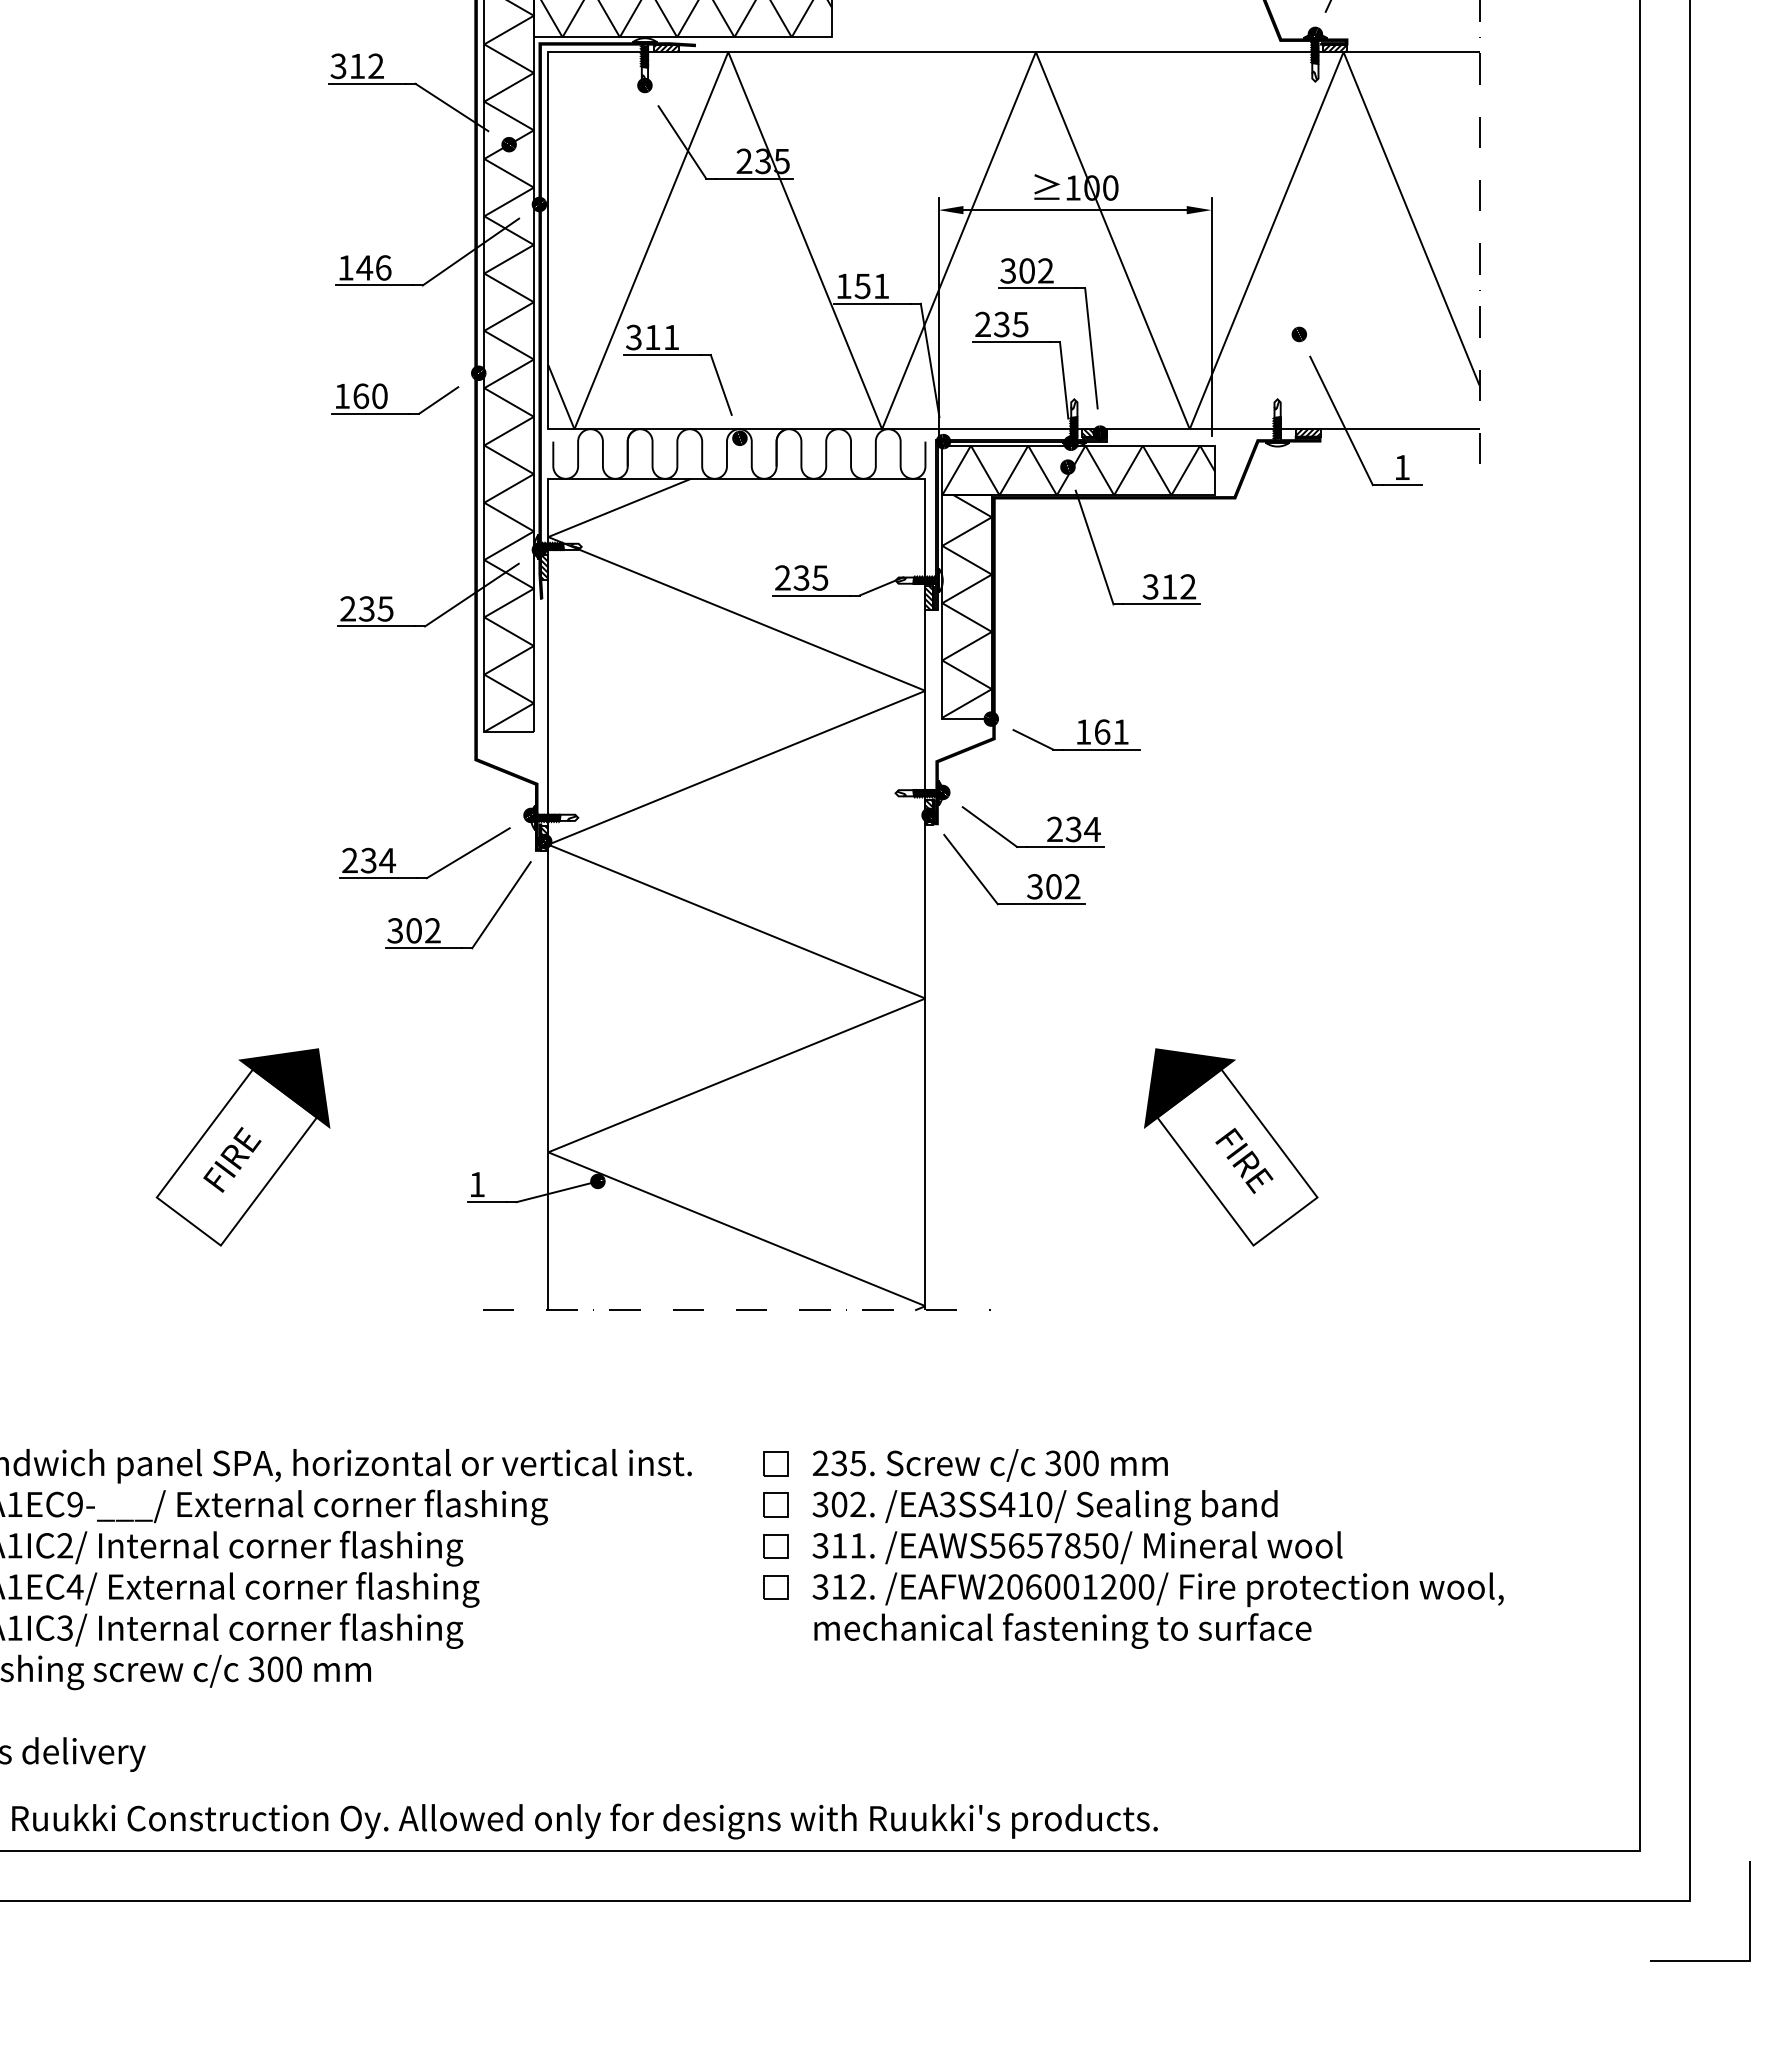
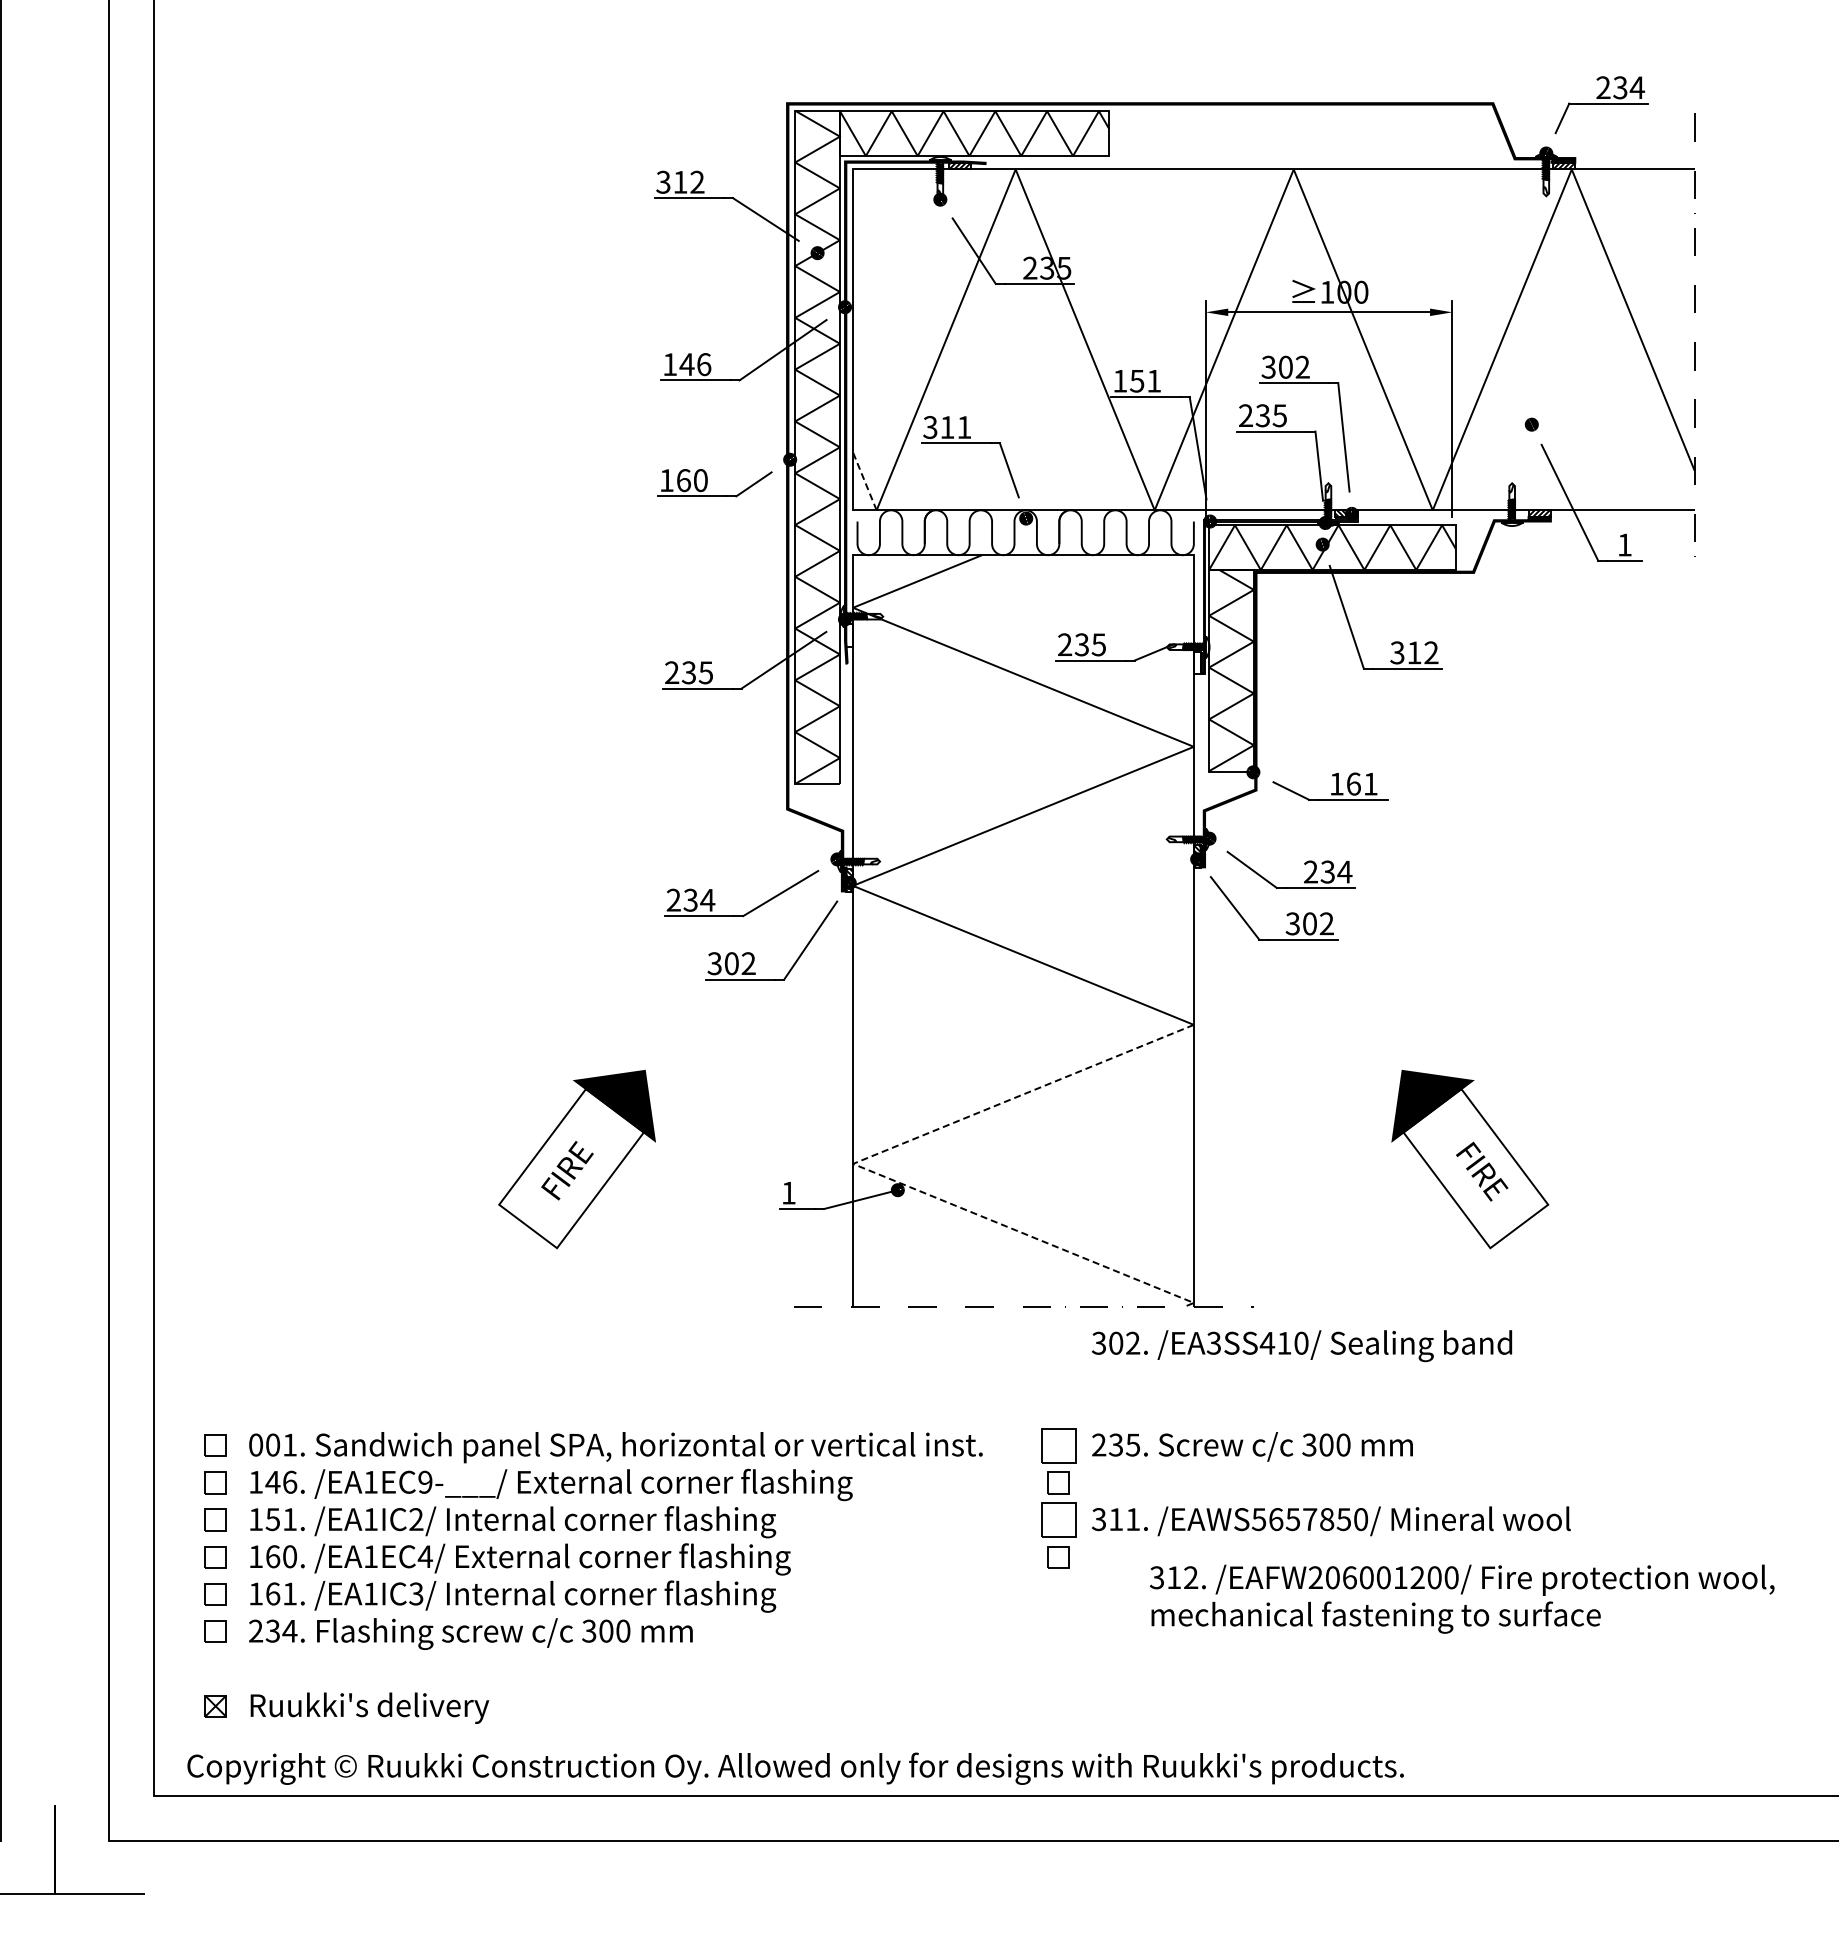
line: (561, 396) -> (864, 480), solid -> dashed
hatch: (544, 567) -> (849, 635), removed
hatch: (928, 597) -> (1196, 662), removed
line: (554, 1155) -> (858, 1166), solid -> dashed
part: (775, 1463) -> (1058, 1445), size x1.6
text: (1045, 1508) -> (1302, 1346), moved
part: (775, 1545) -> (1058, 1519), size x1.6
text: (1158, 1609) -> (1462, 1598), moved

